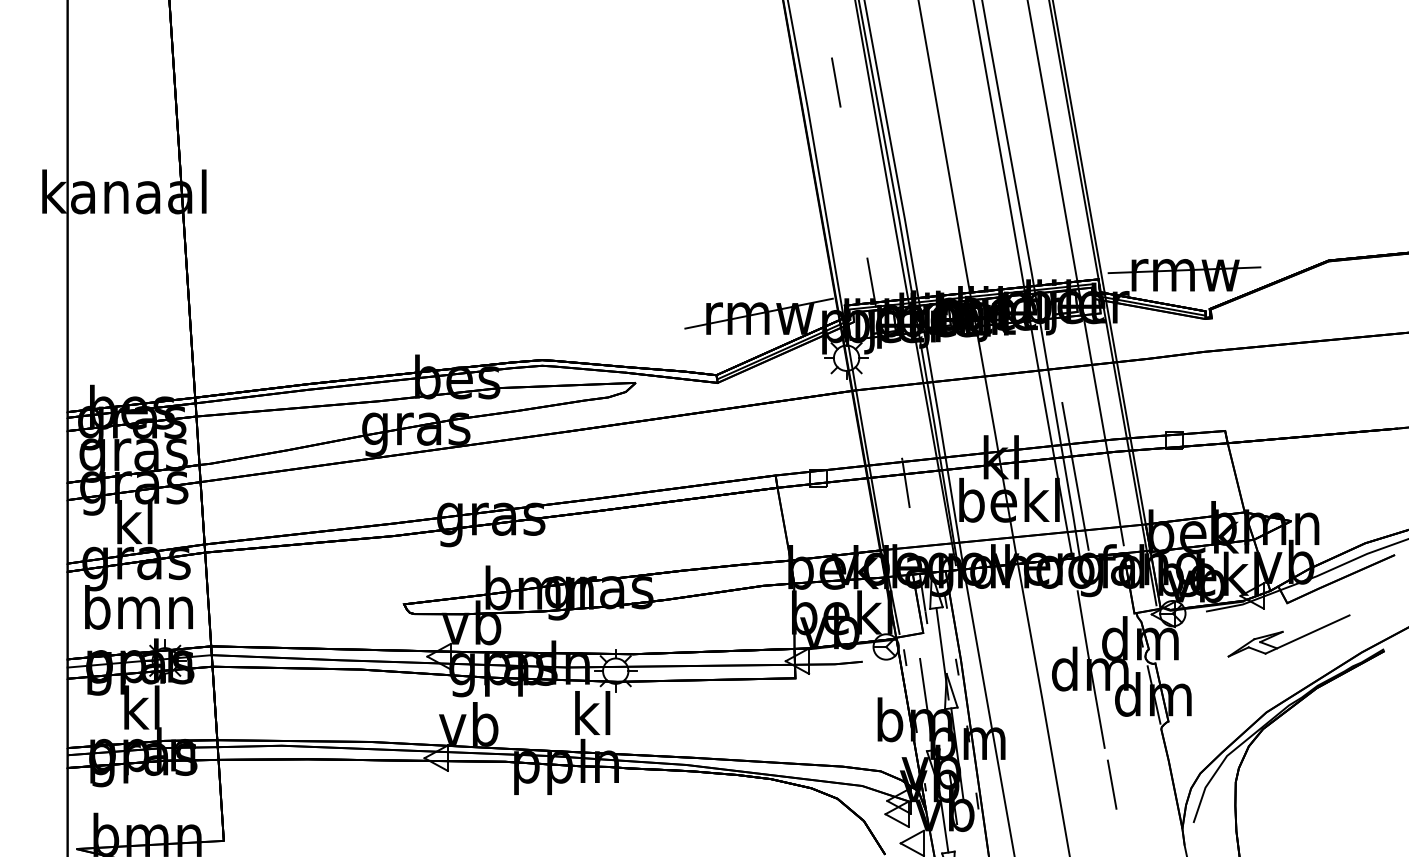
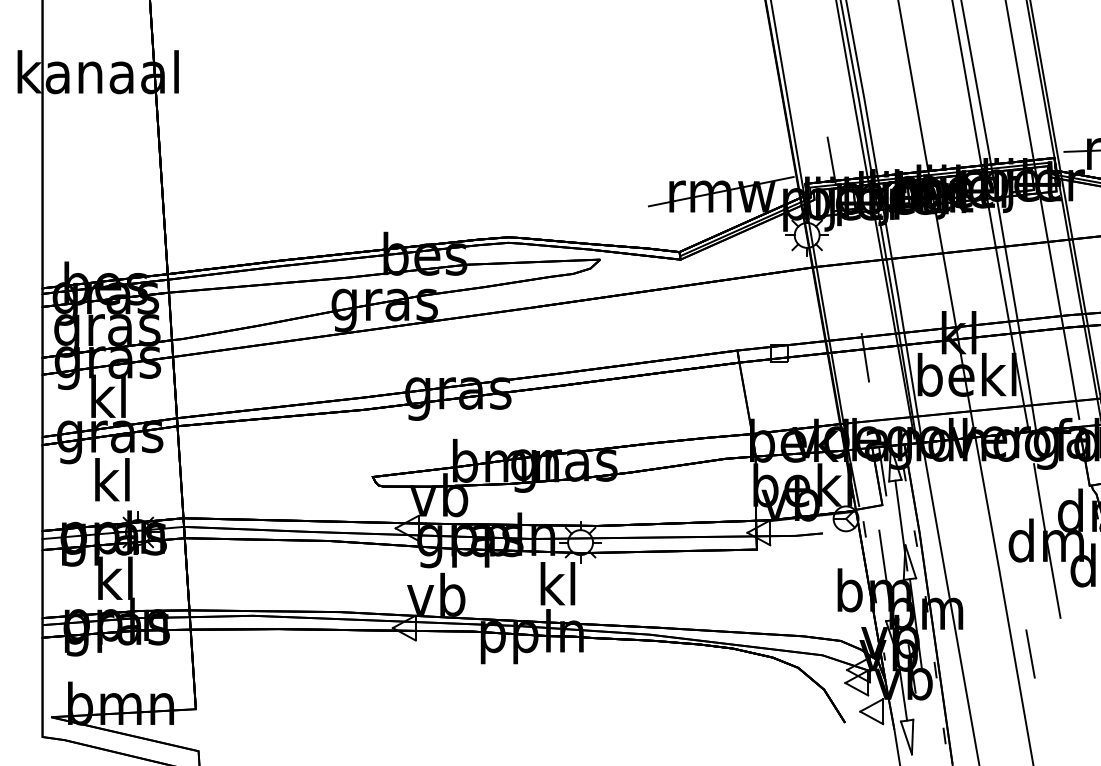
line: (1075, 475) -> (1031, 350), removed
text: (138, 607) -> (112, 480), bmn -> kl
line: (1112, 784) -> (1030, 653), moved

